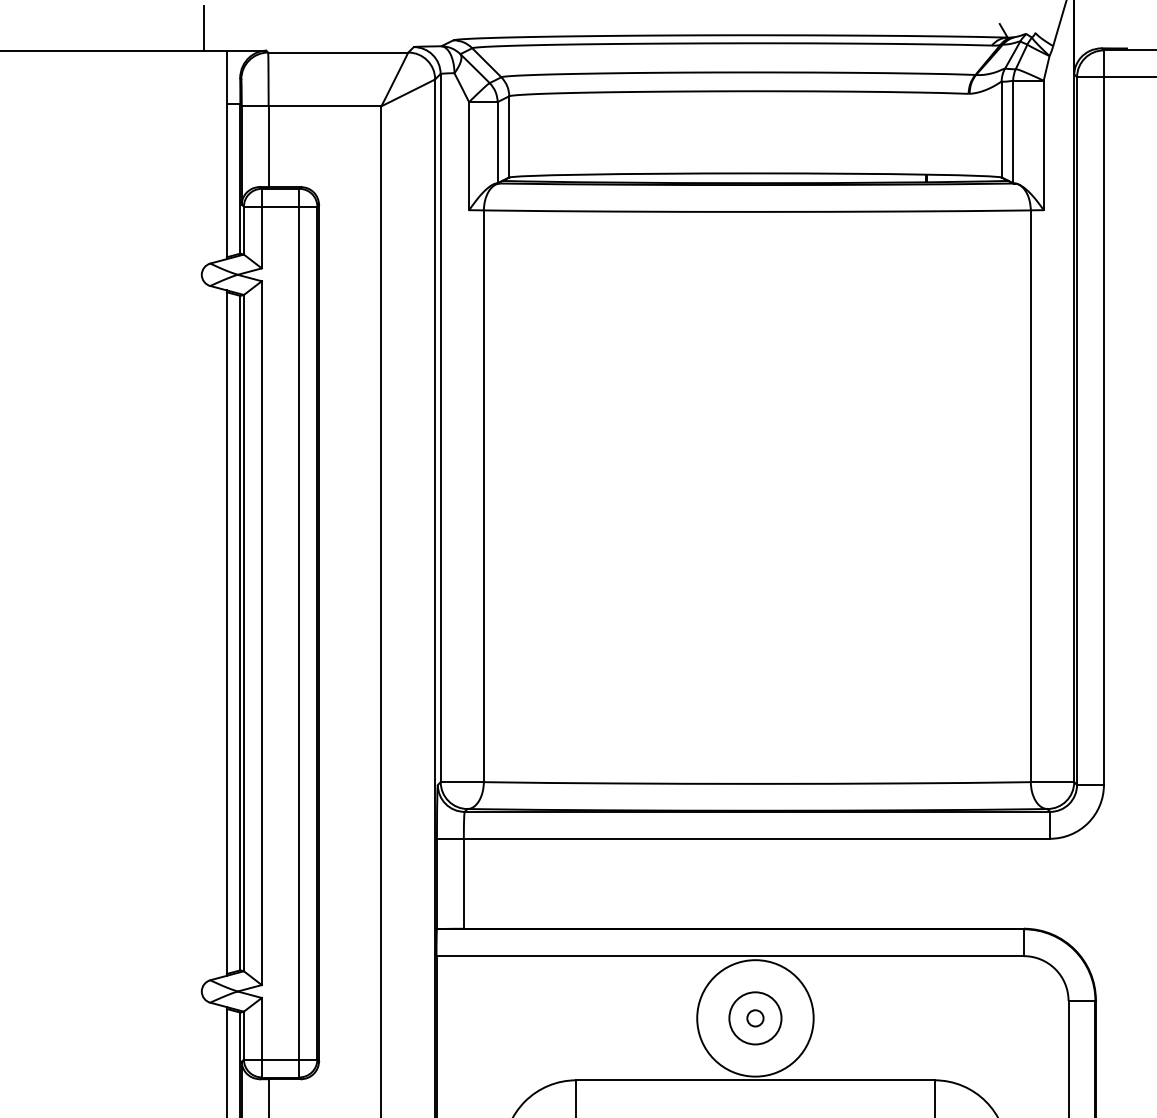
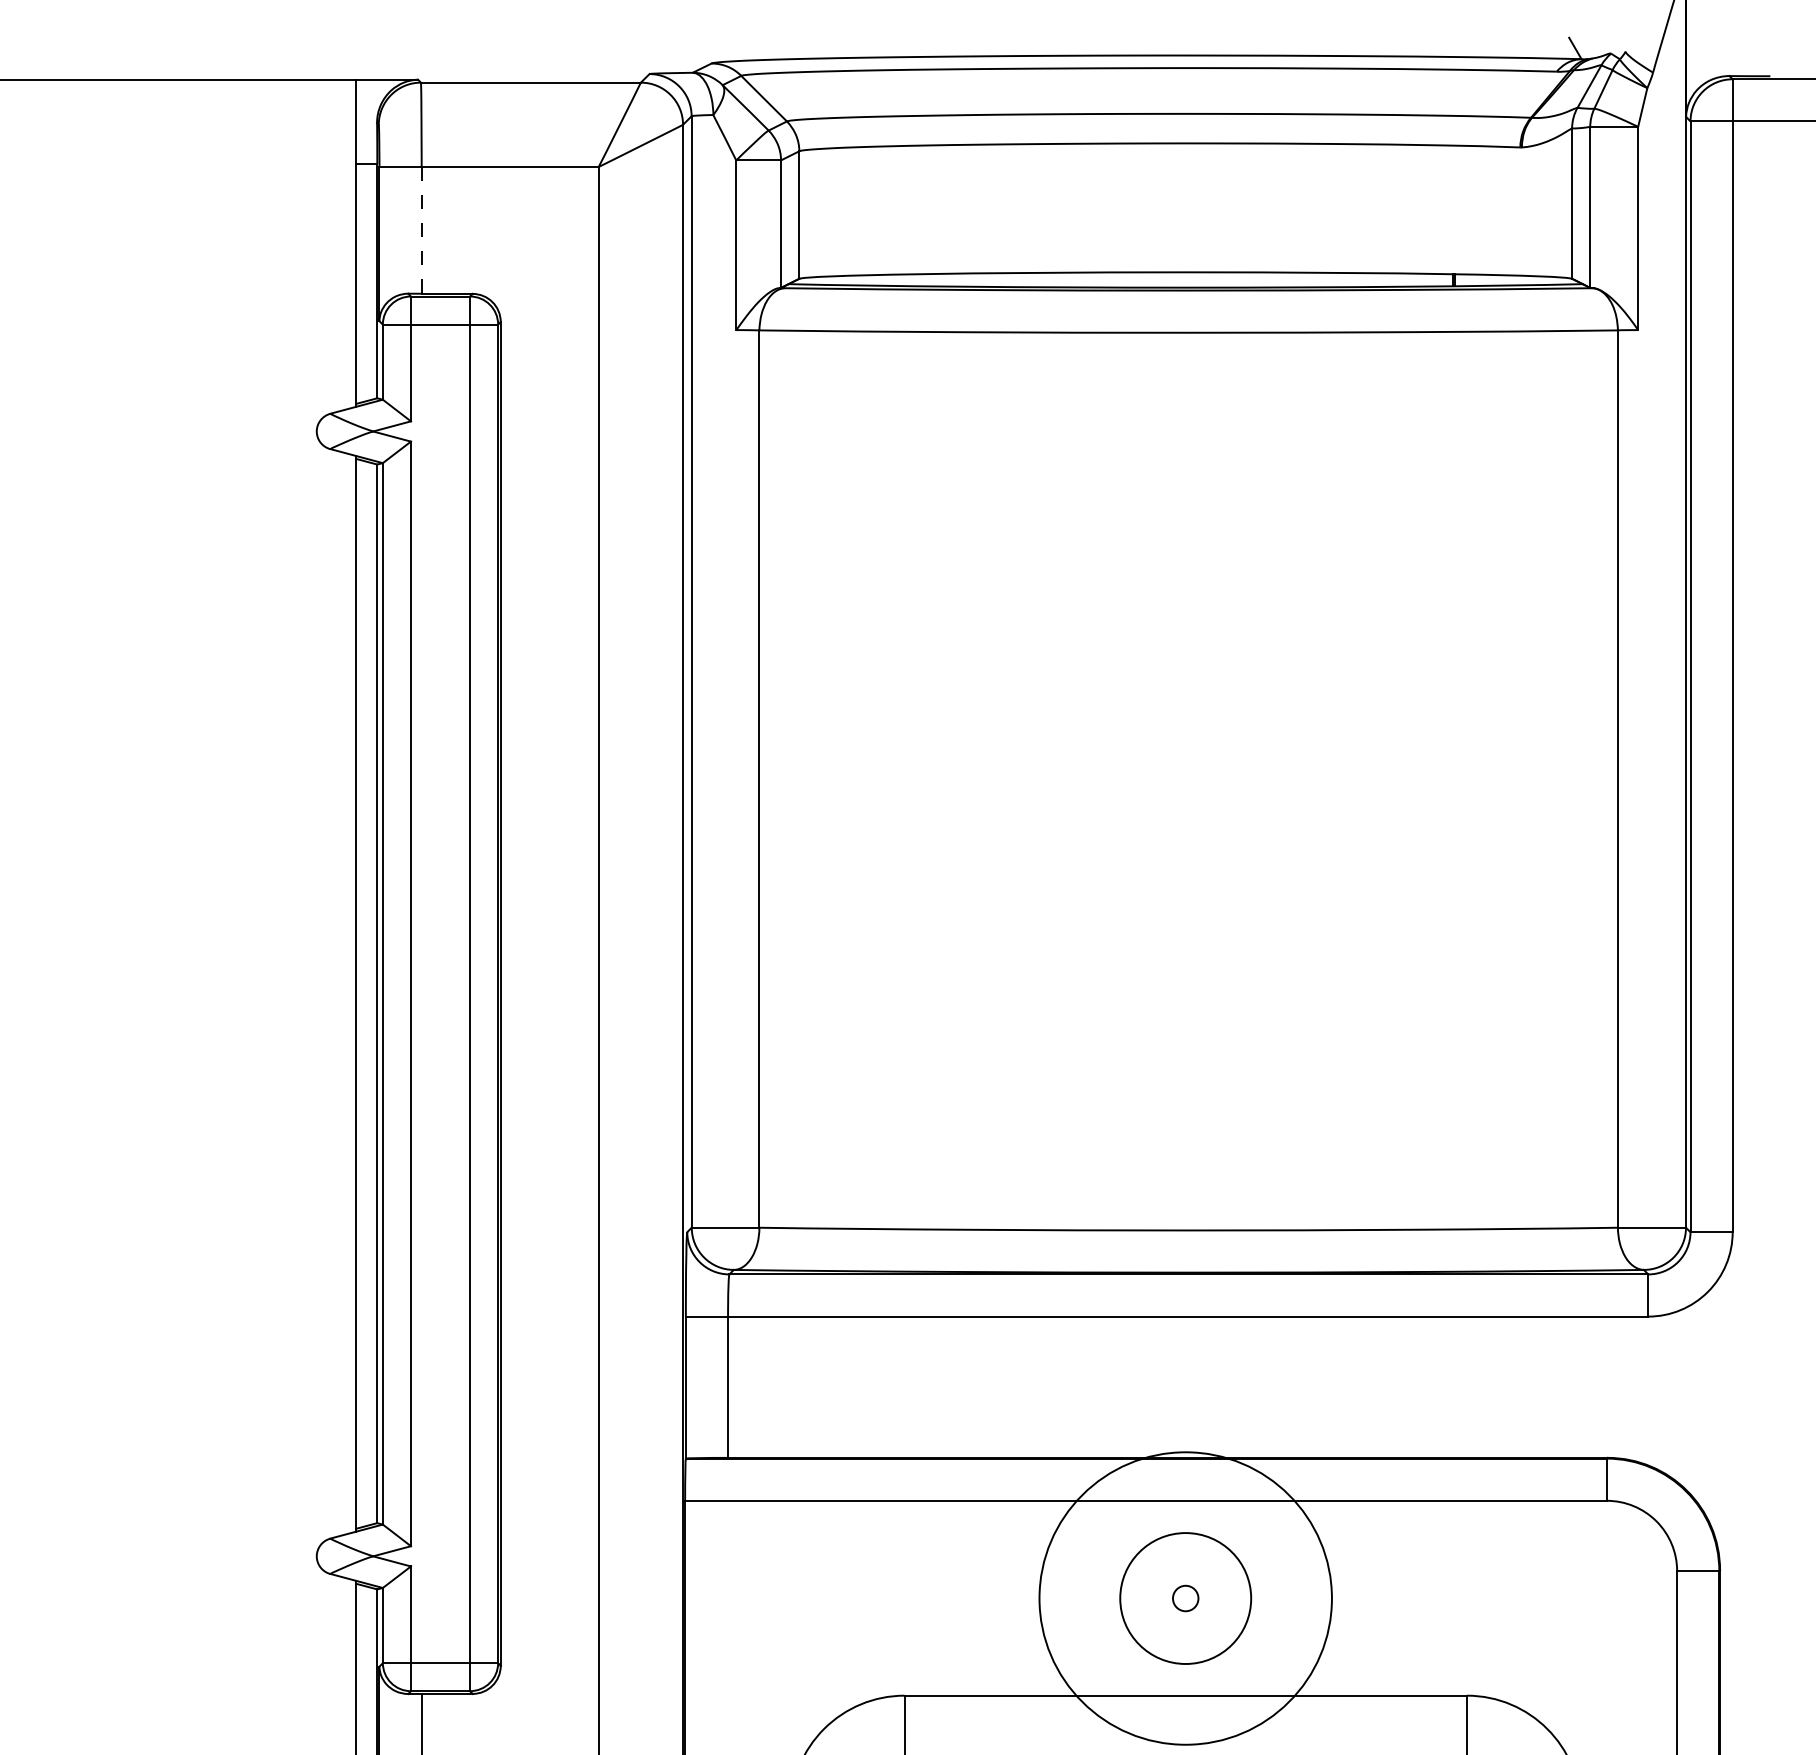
line: (204, 28) -> (321, 44), removed
line: (268, 147) -> (421, 231), solid -> dashed
circle: (755, 1018) -> (1185, 1598), size x1.6
circle: (755, 1018) -> (1185, 1598), size x1.6

